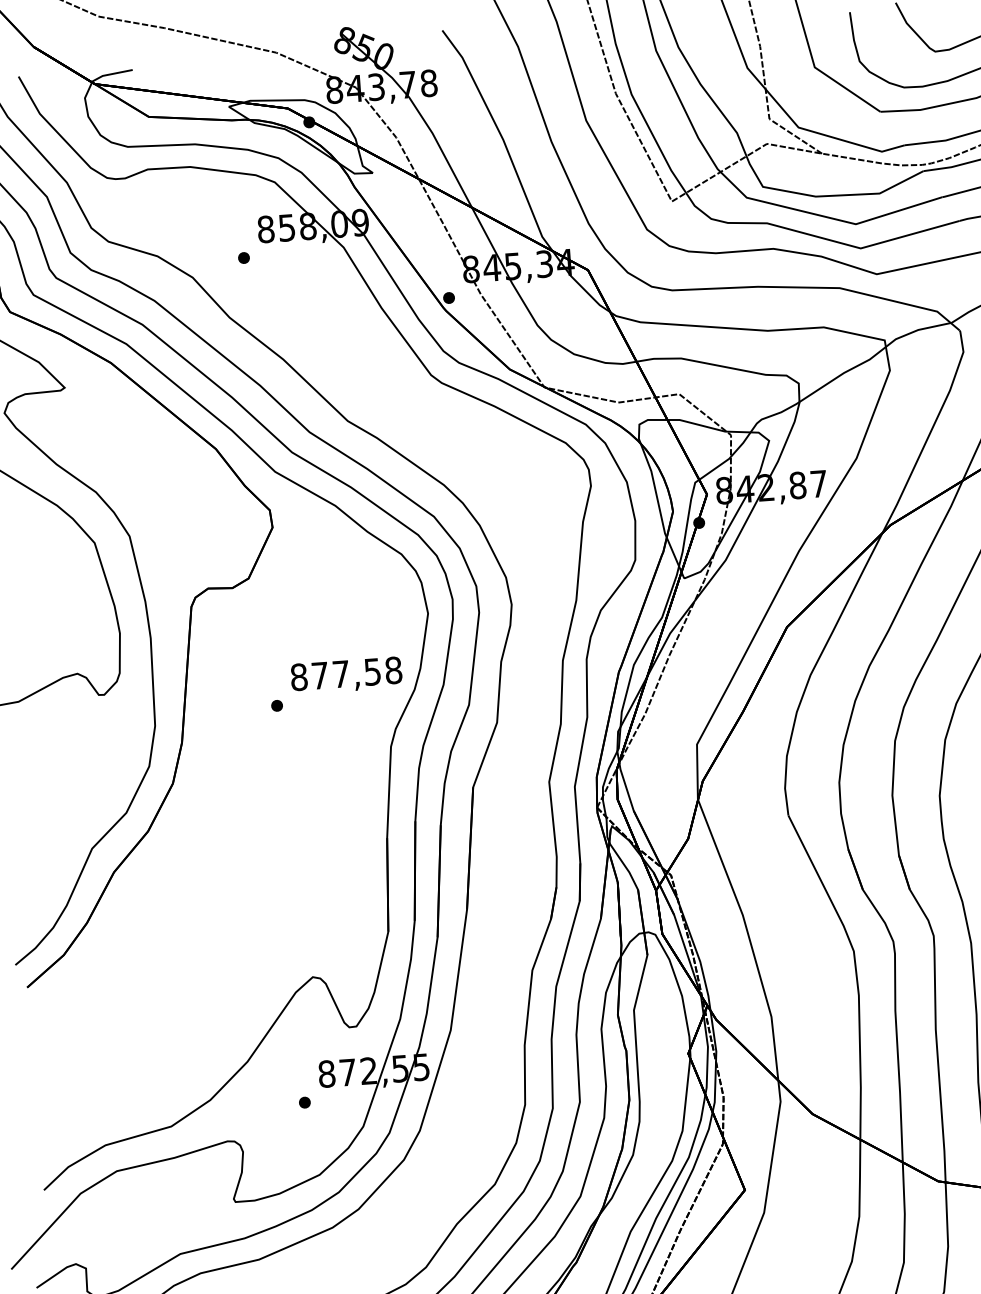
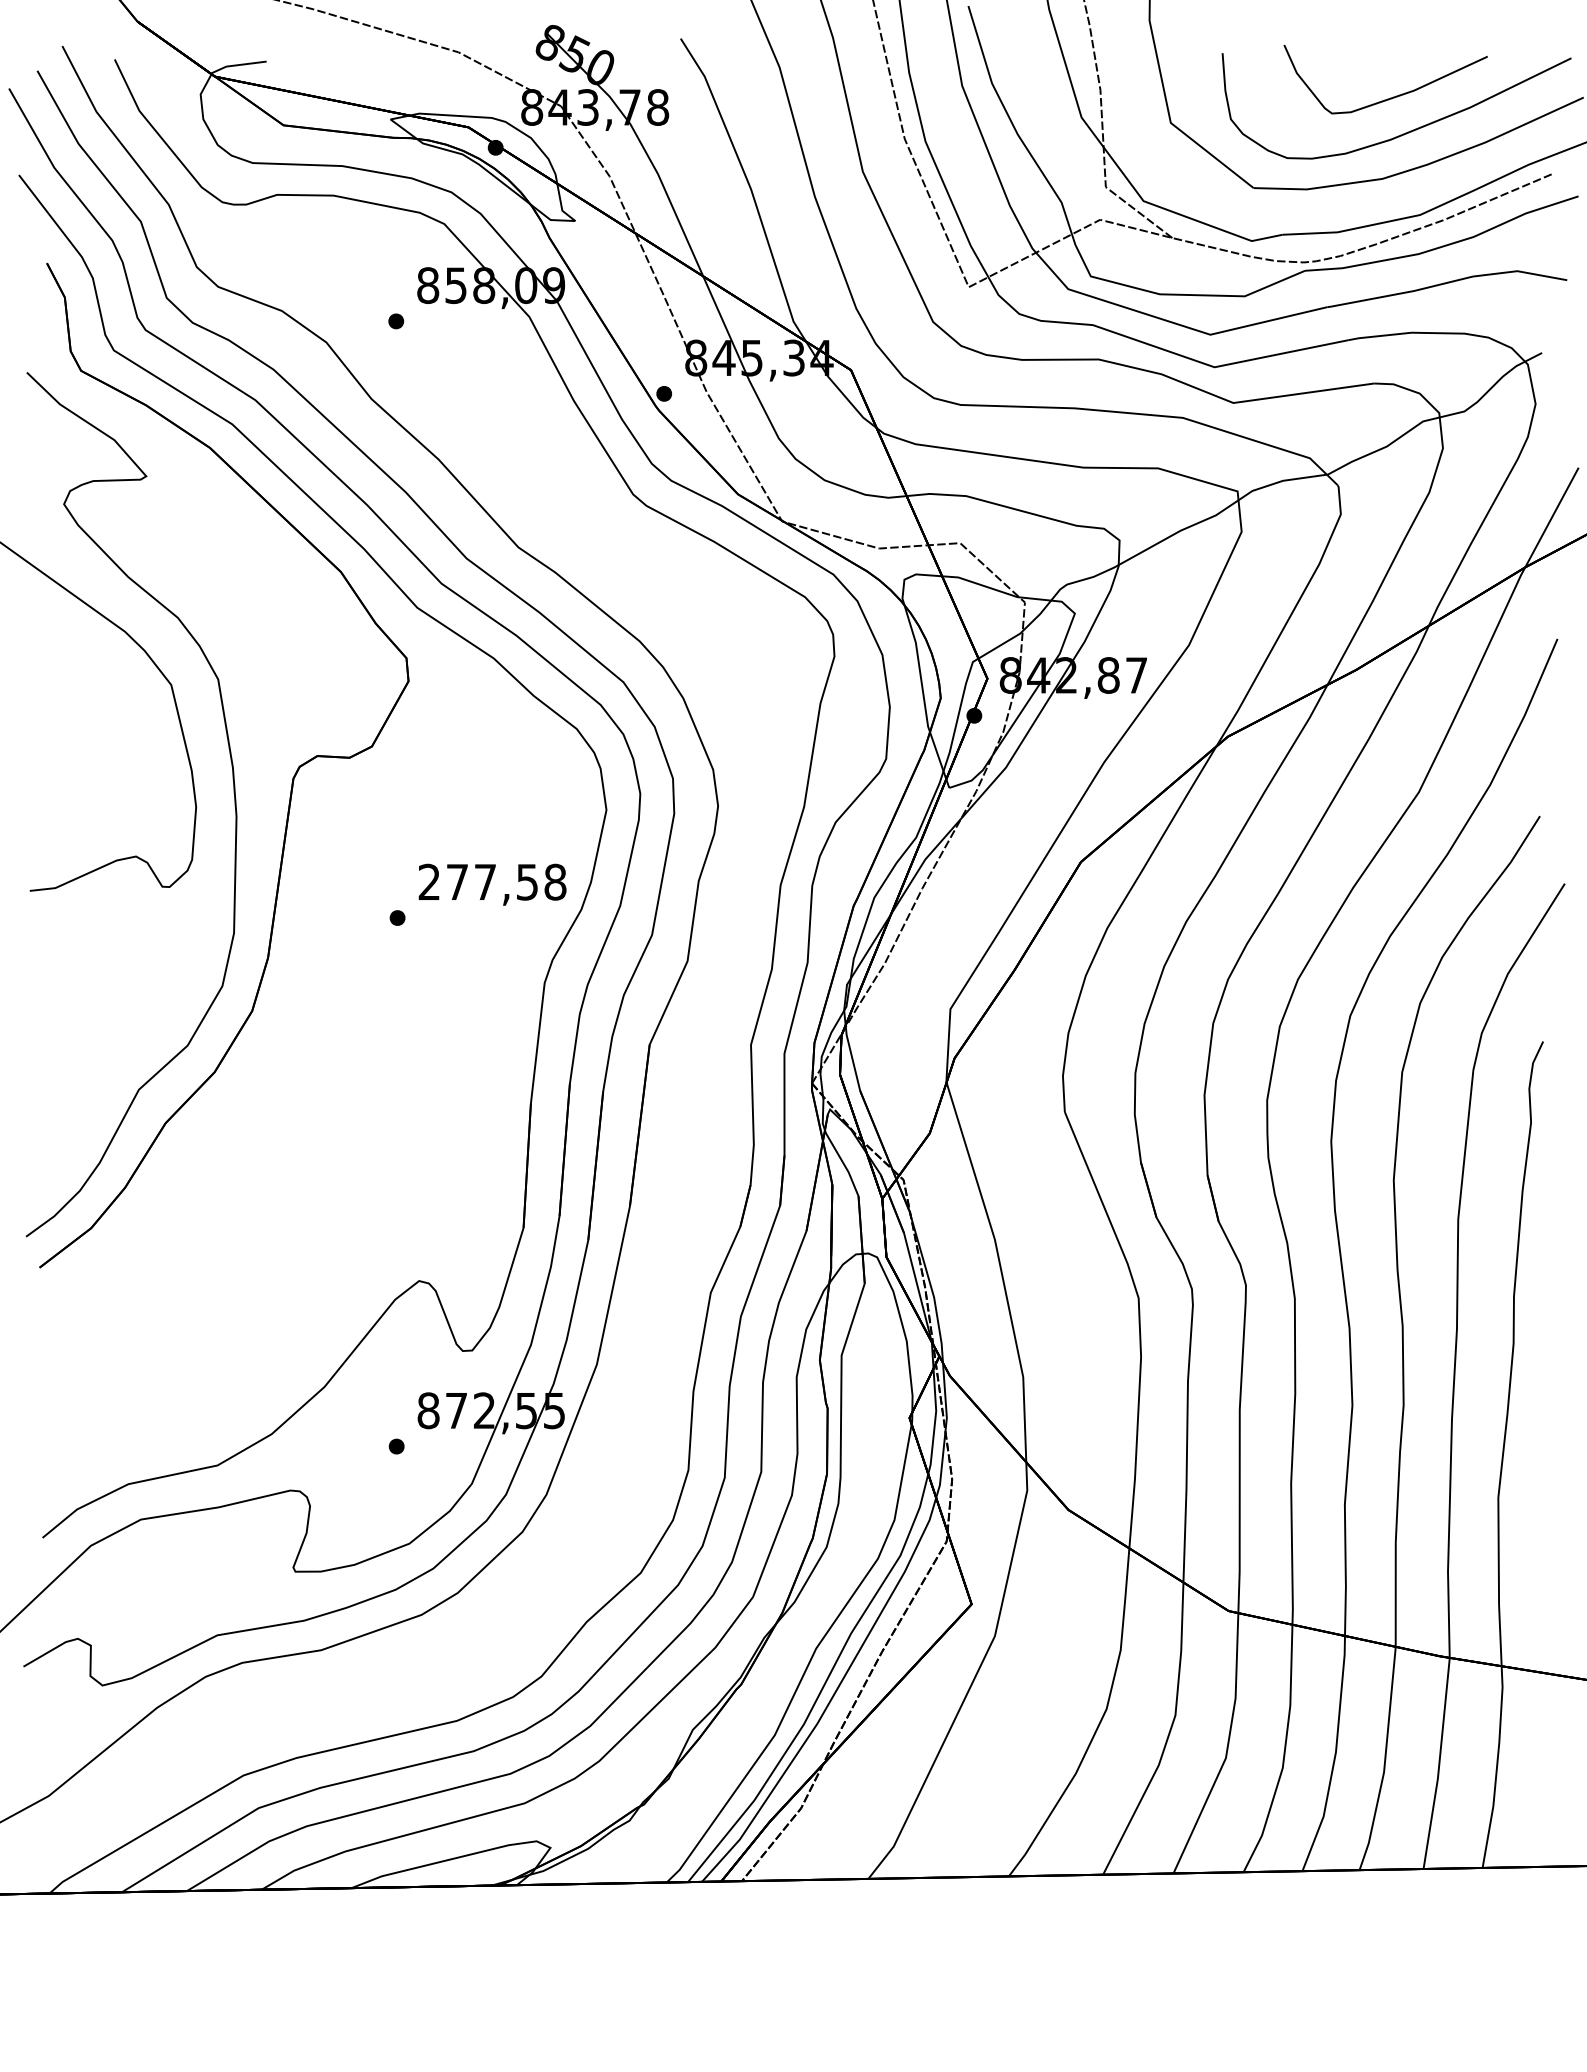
text: (299, 676) -> (429, 881), 877,58 -> 277,58

